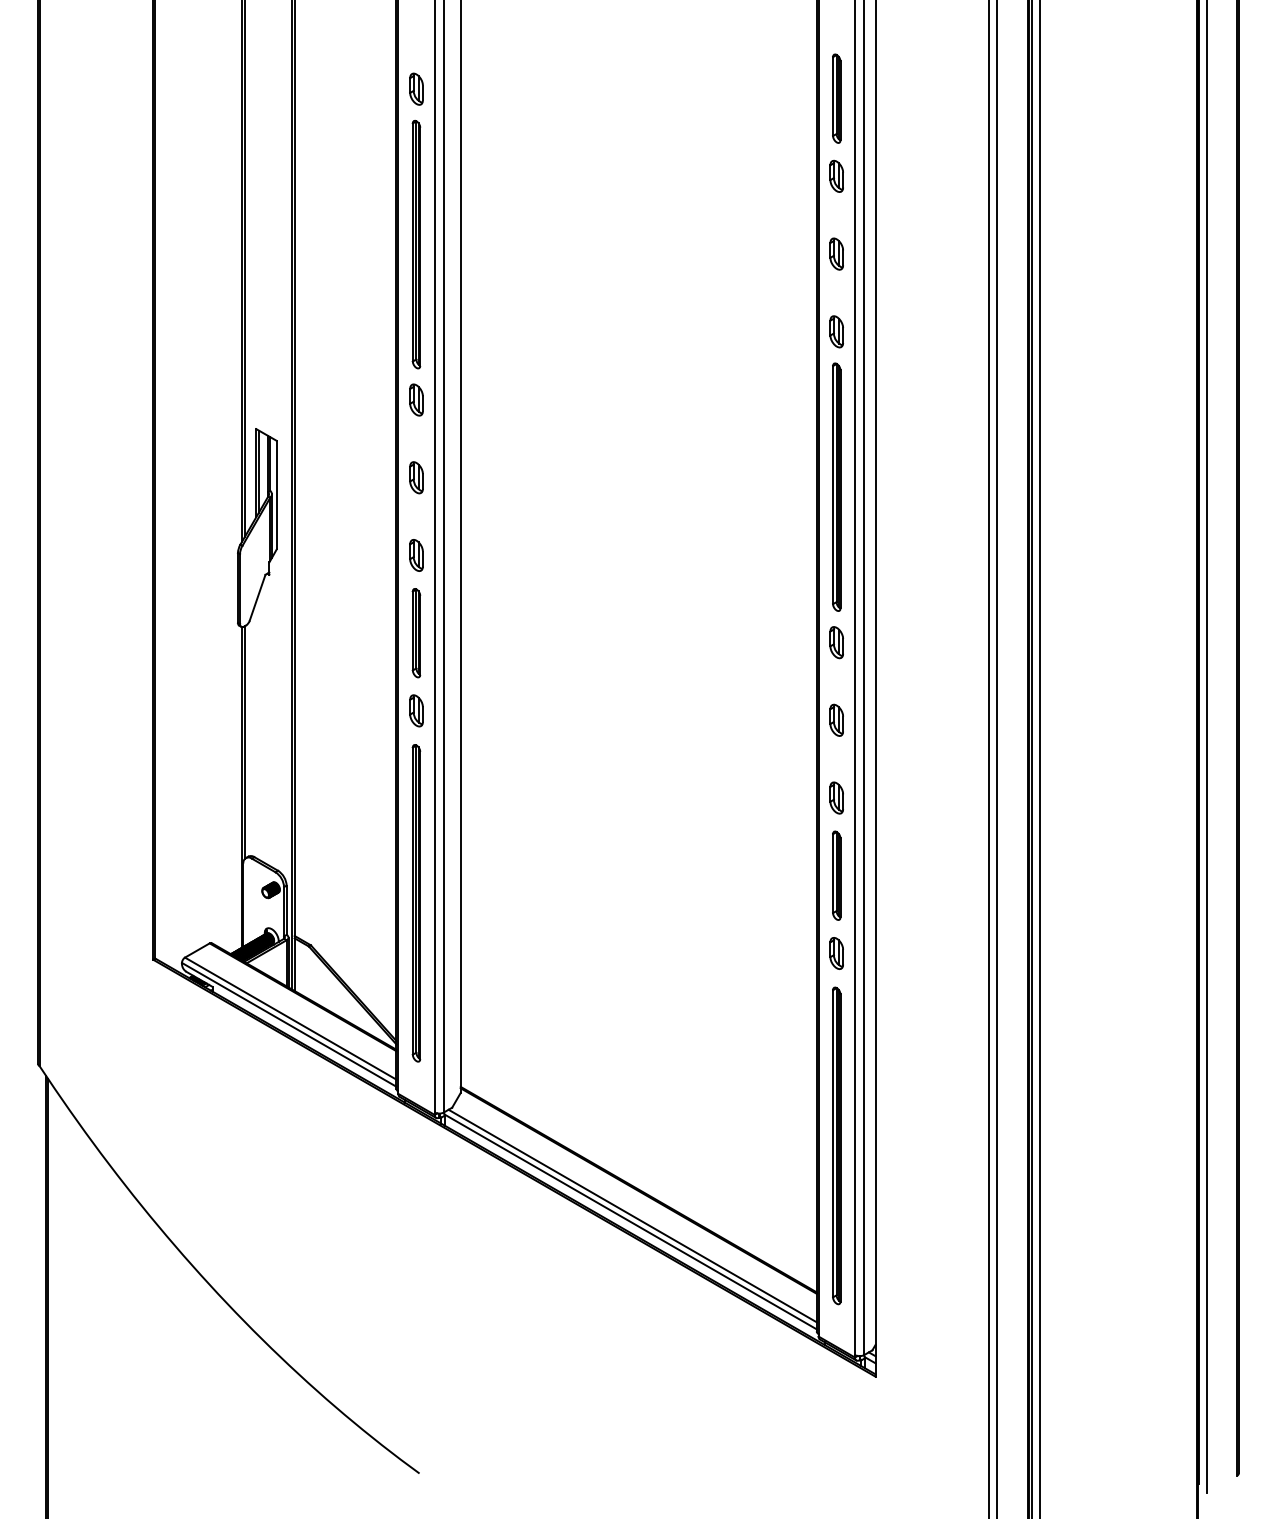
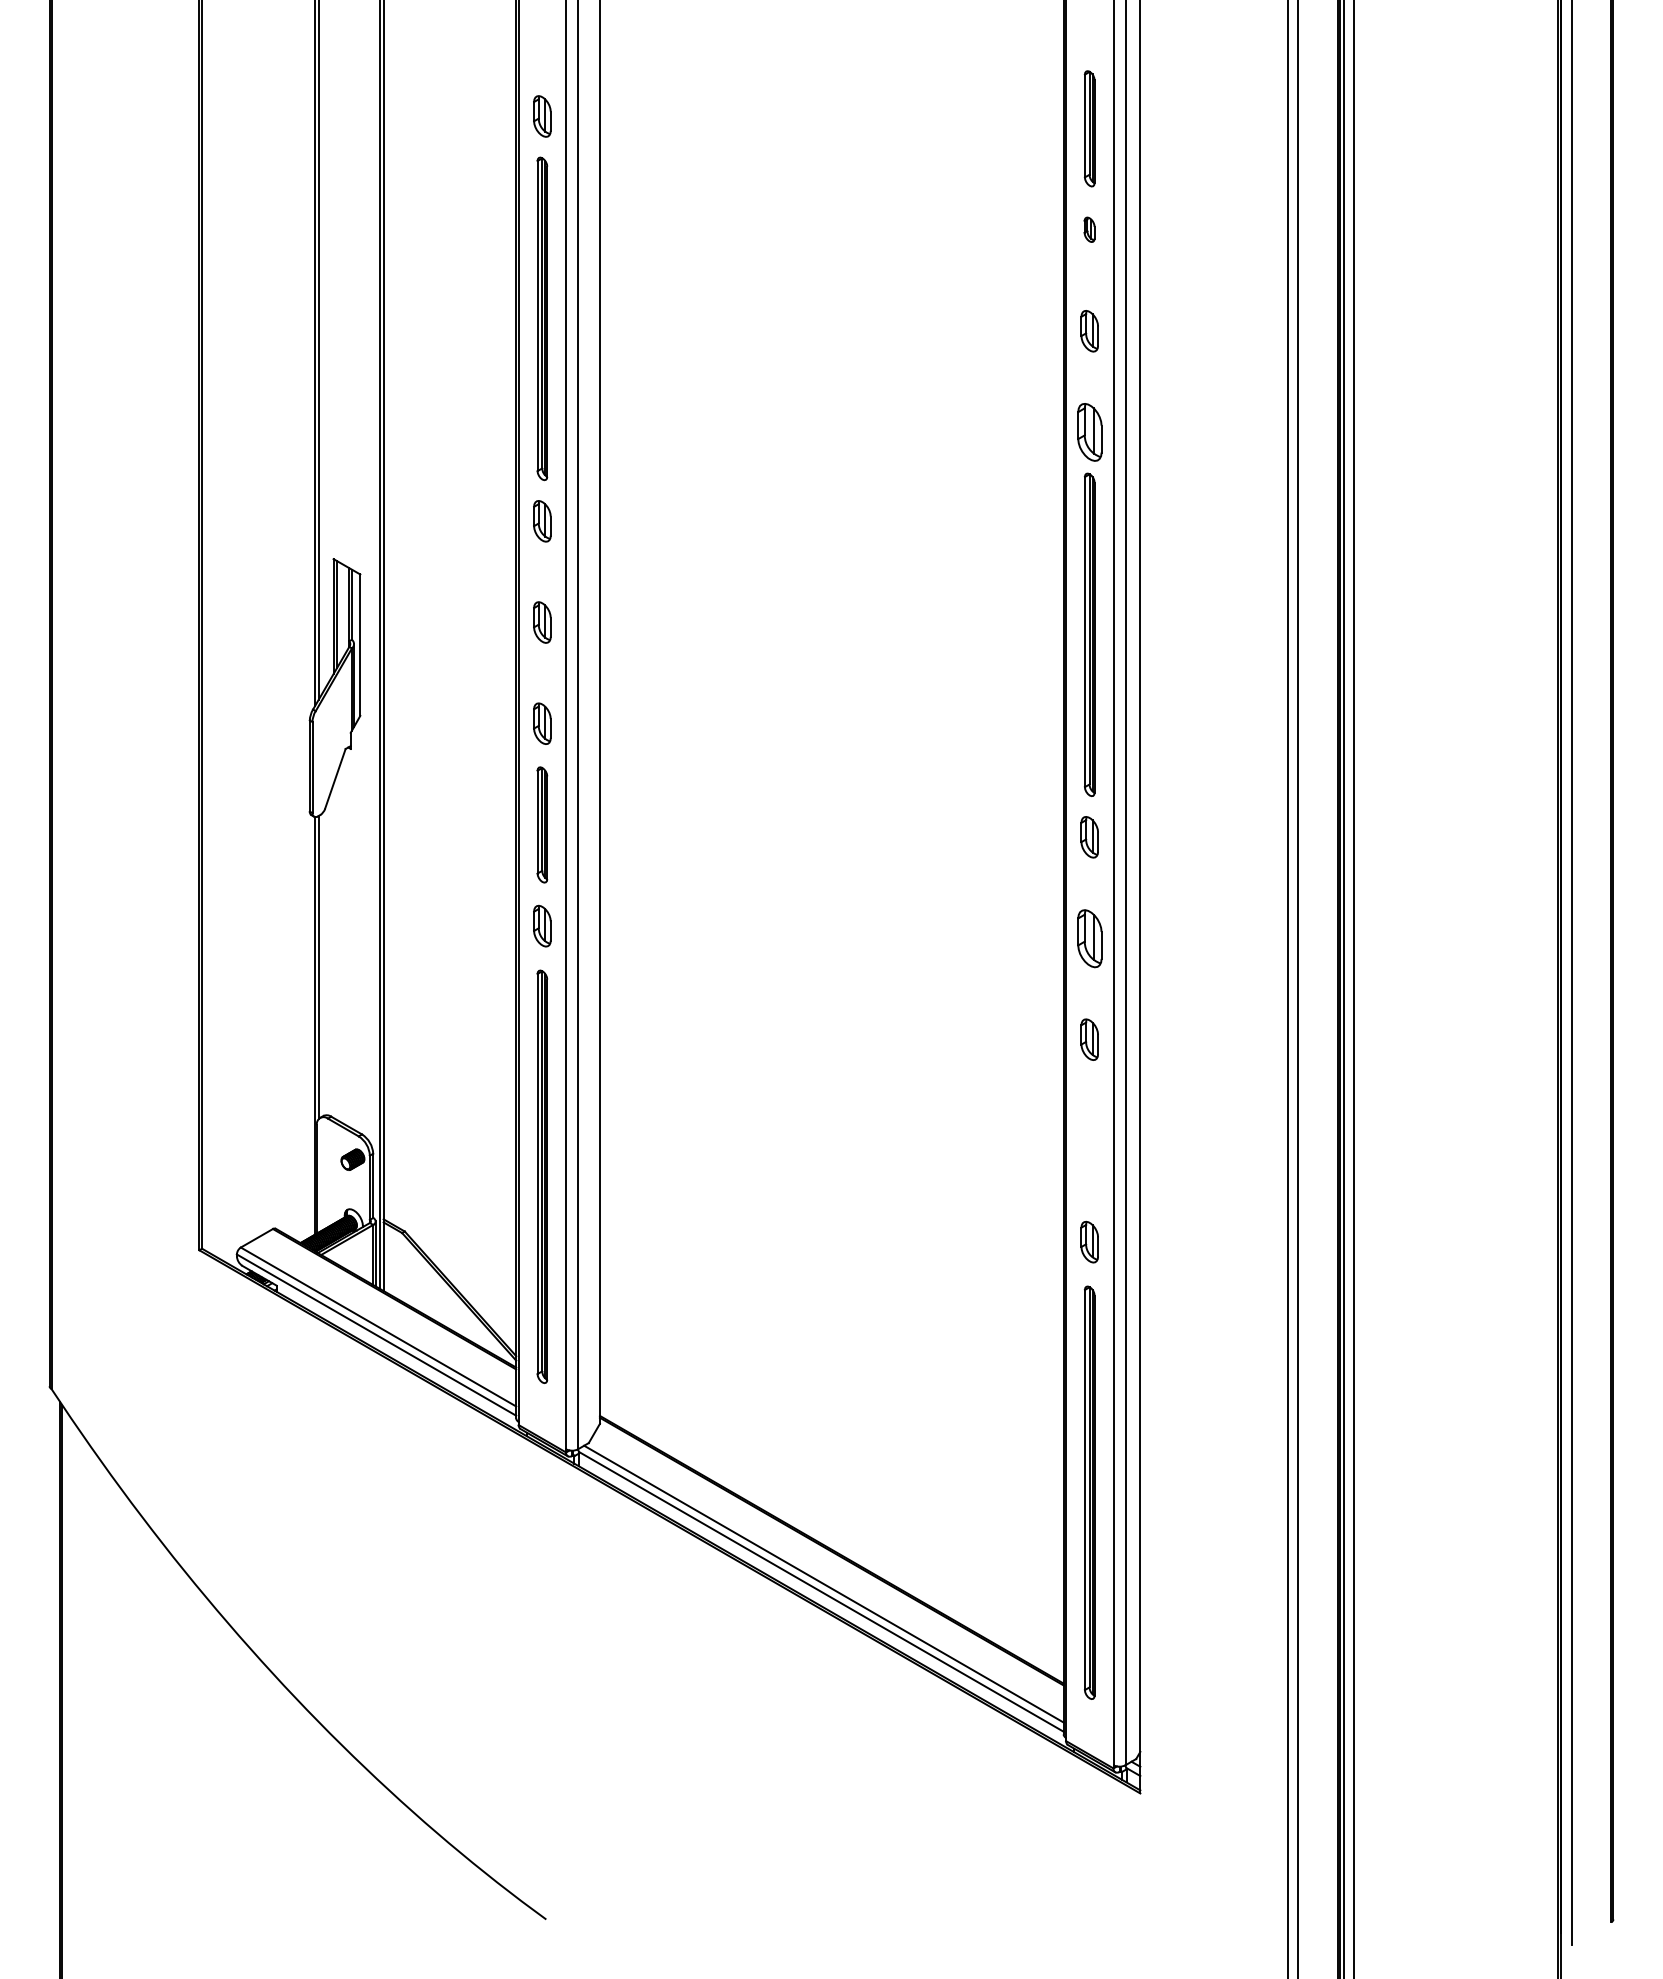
part: (836, 175) -> (1089, 228), size x0.6
part: (836, 331) -> (1089, 432), size x1.4
part: (836, 719) -> (1089, 937), size x1.4
part: (836, 875) -> (1089, 1140), removed

